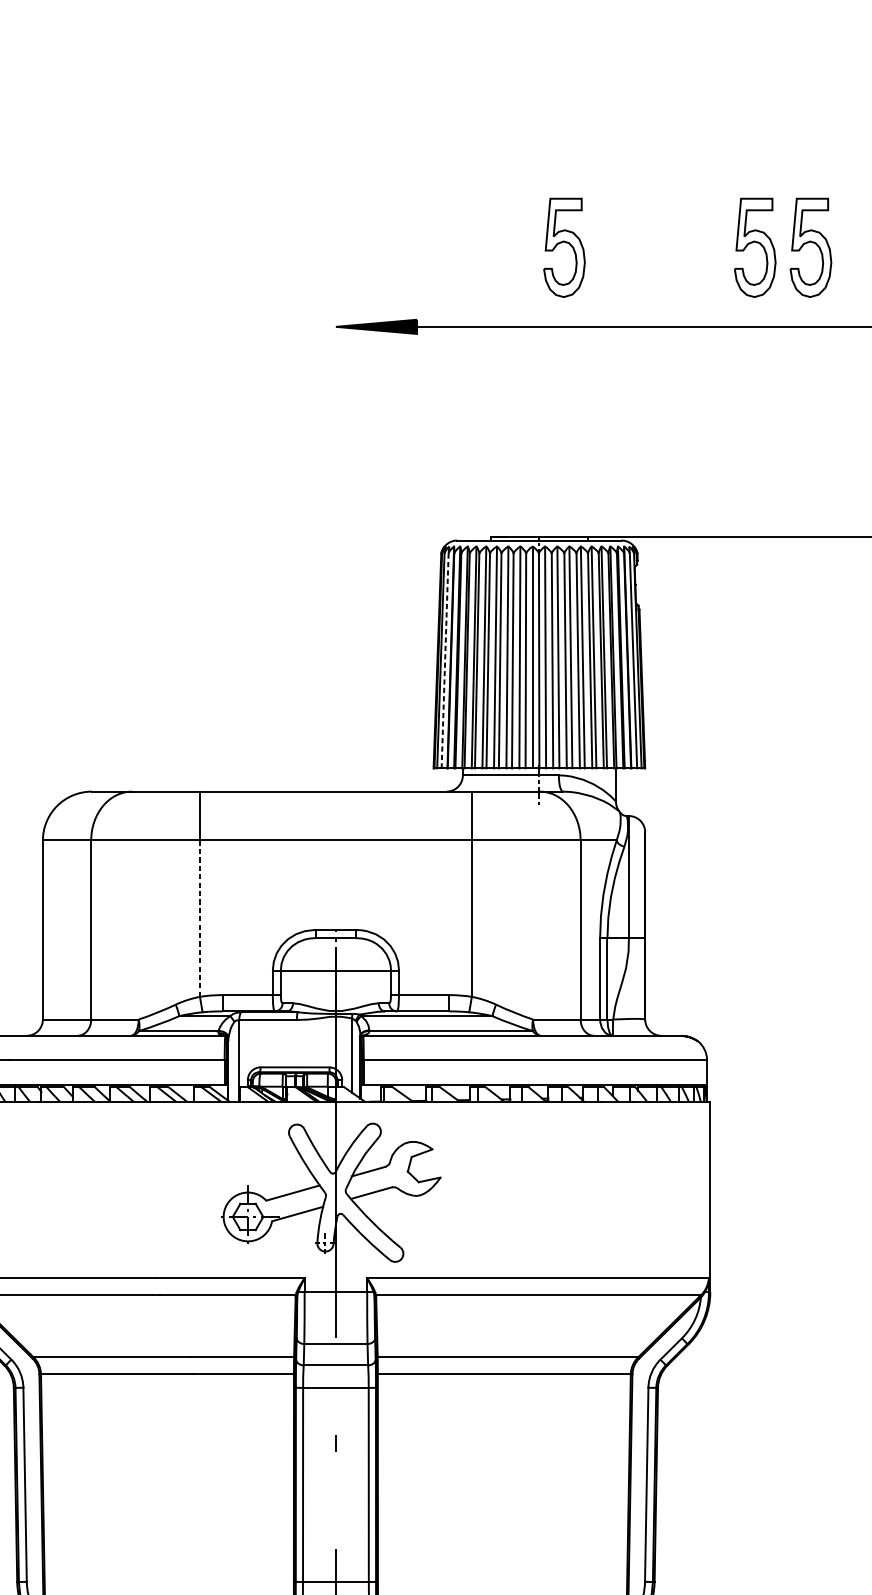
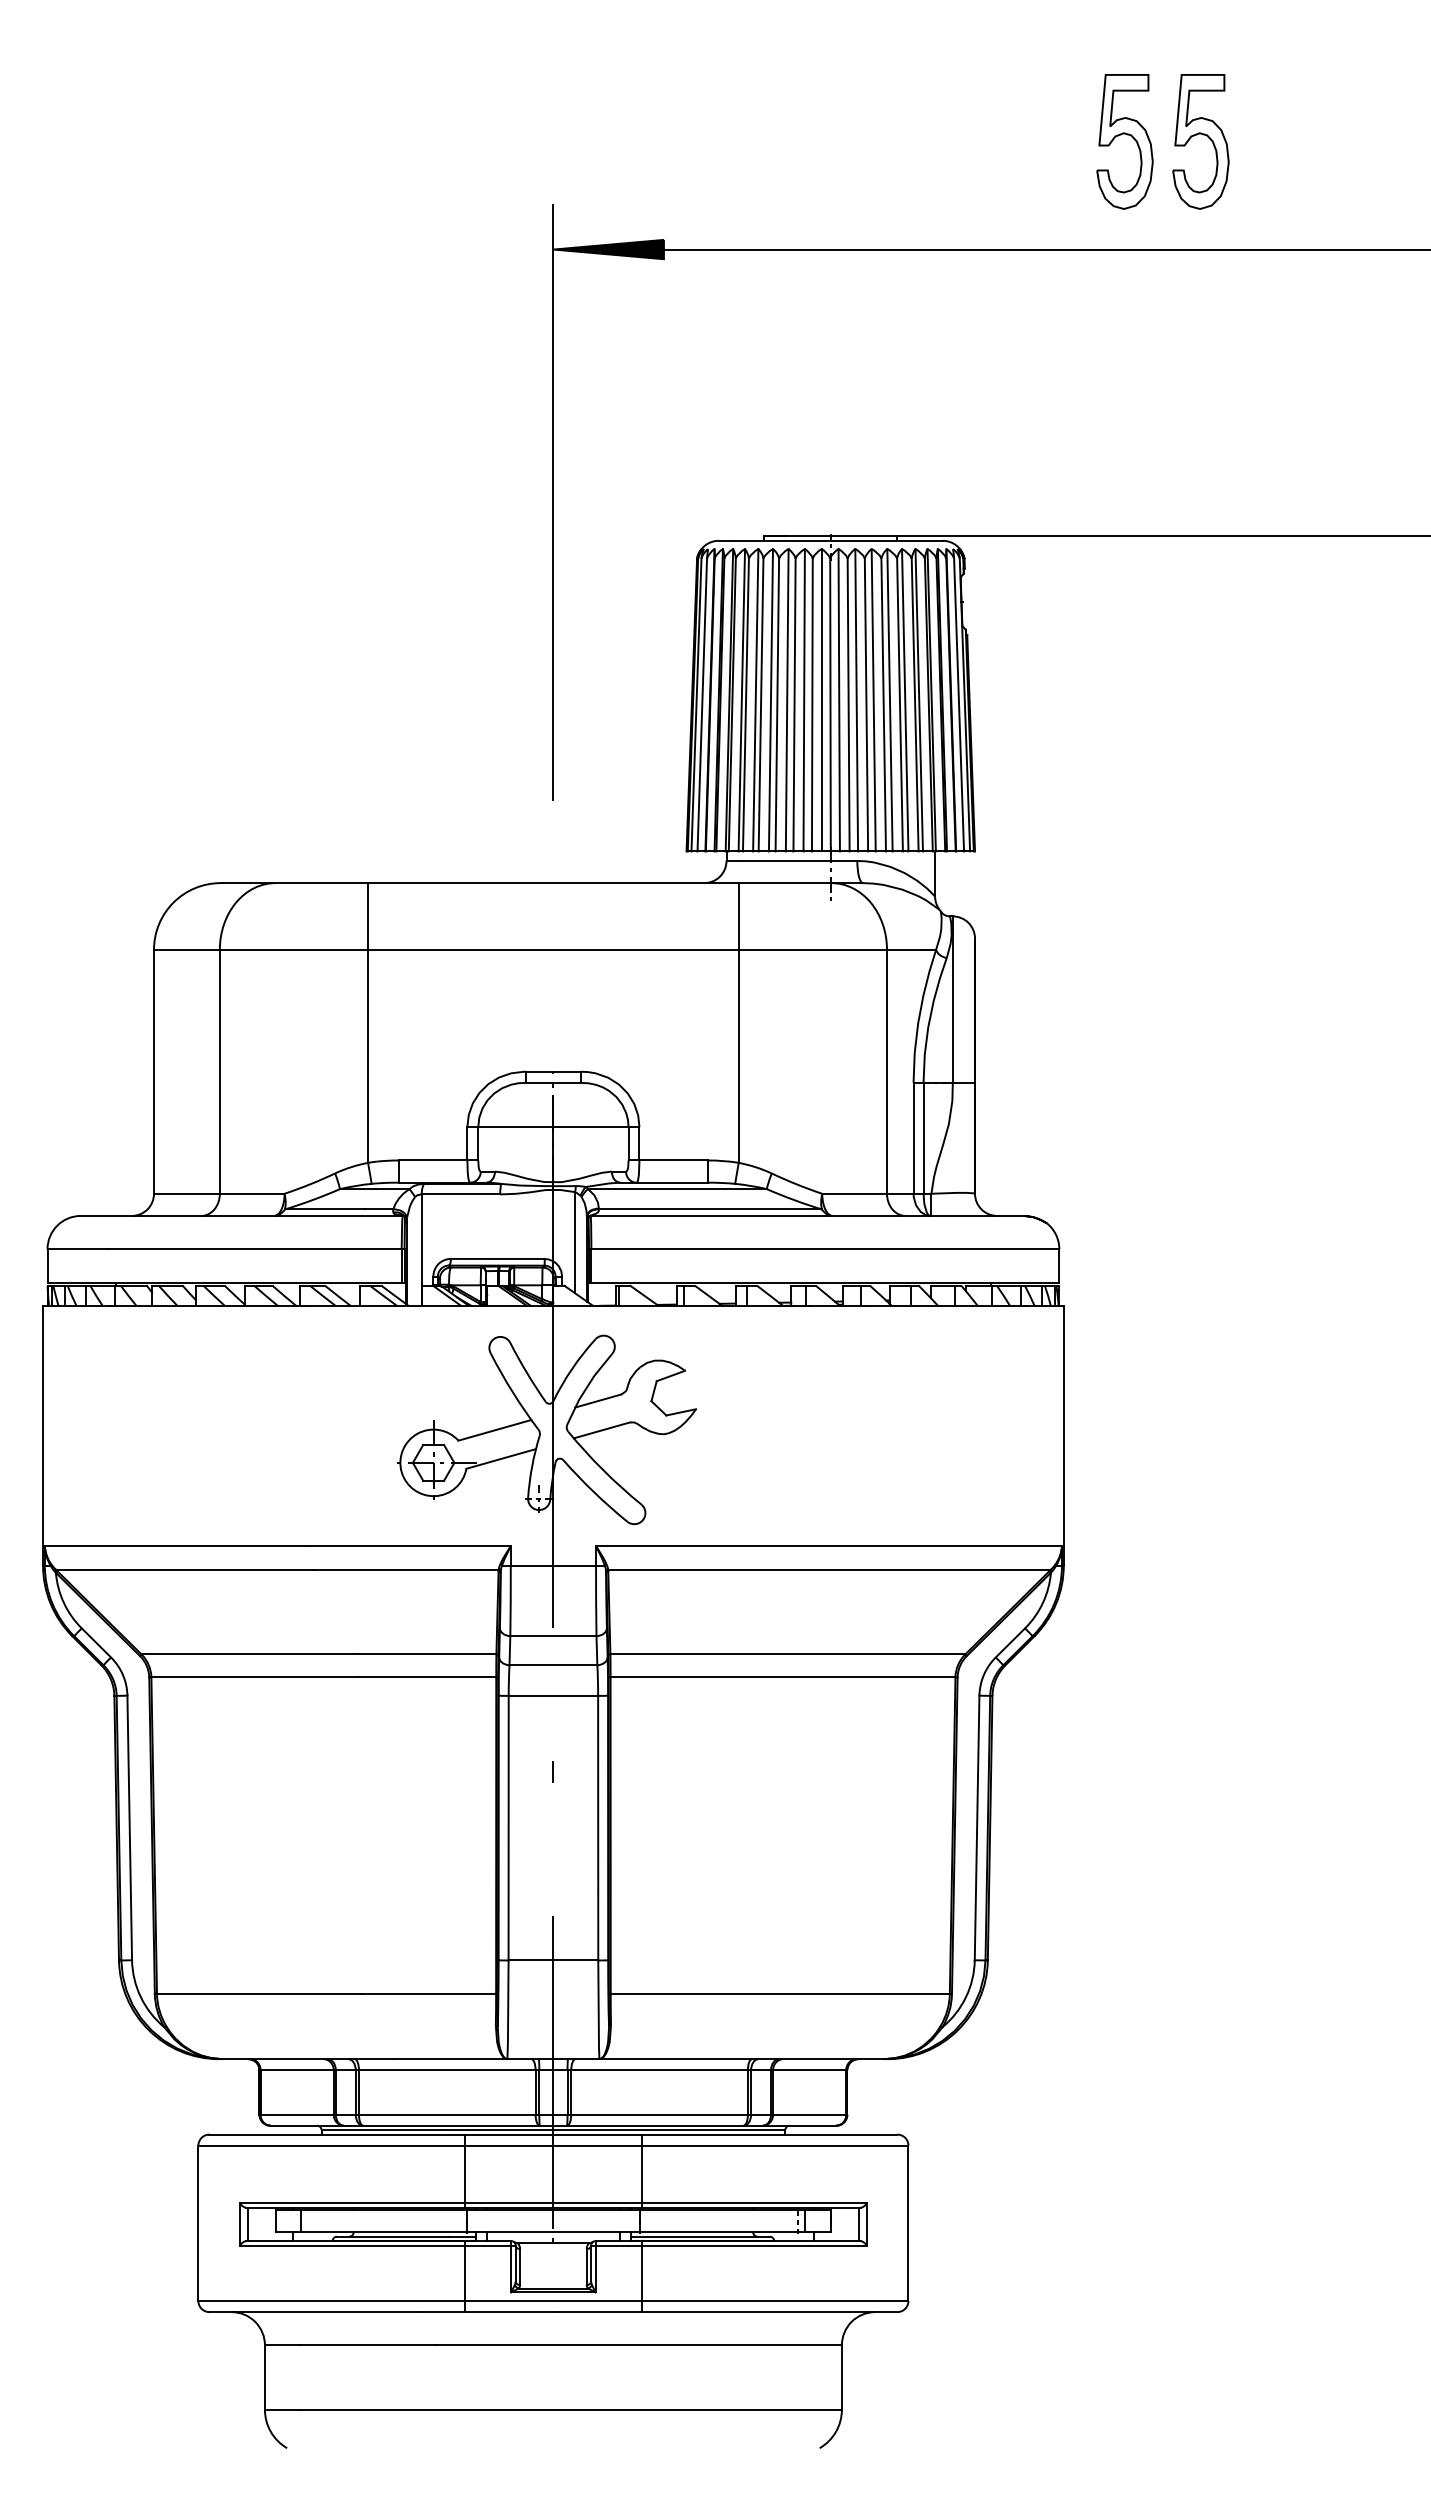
part: (561, 243) -> (861, 135), removed
line: (335, 512) -> (553, 502), added
line: (445, 661) -> (702, 705), dashed -> solid
line: (200, 918) -> (368, 1056), dashed -> solid

